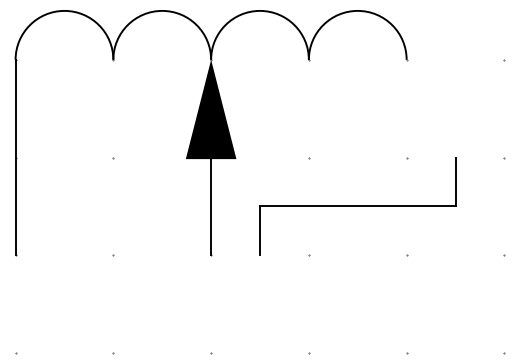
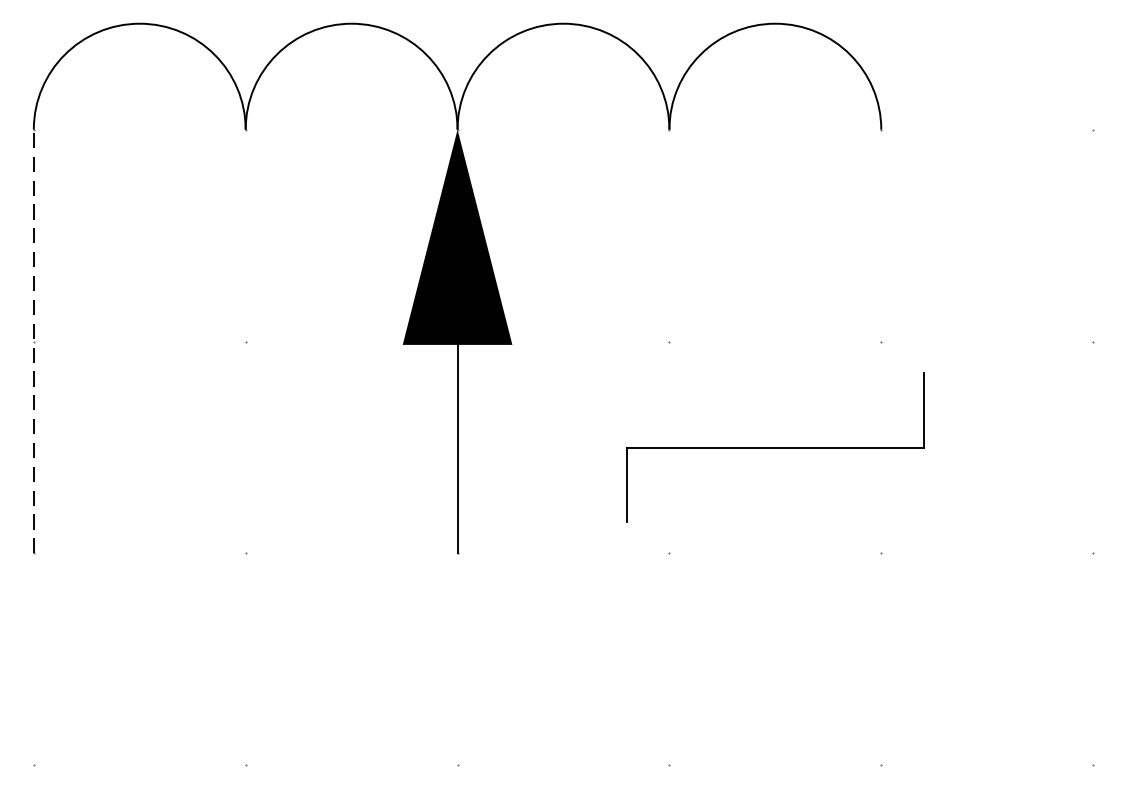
line: (15, 157) -> (33, 341), solid -> dashed
part: (357, 206) -> (774, 447), size x0.7

